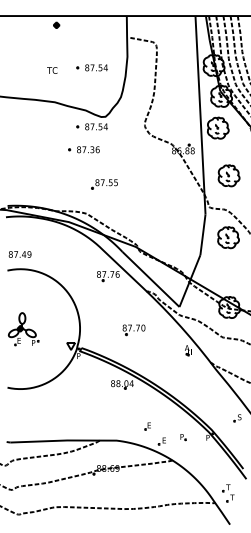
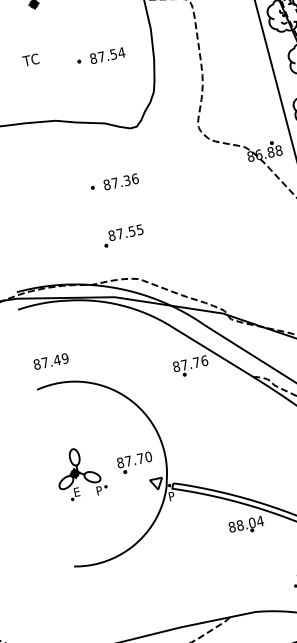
text: (52, 70) -> (31, 60), moved
part: (91, 126) -> (118, 145), removed
part: (104, 184) -> (123, 236), moved
part: (133, 330) -> (134, 463), moved

